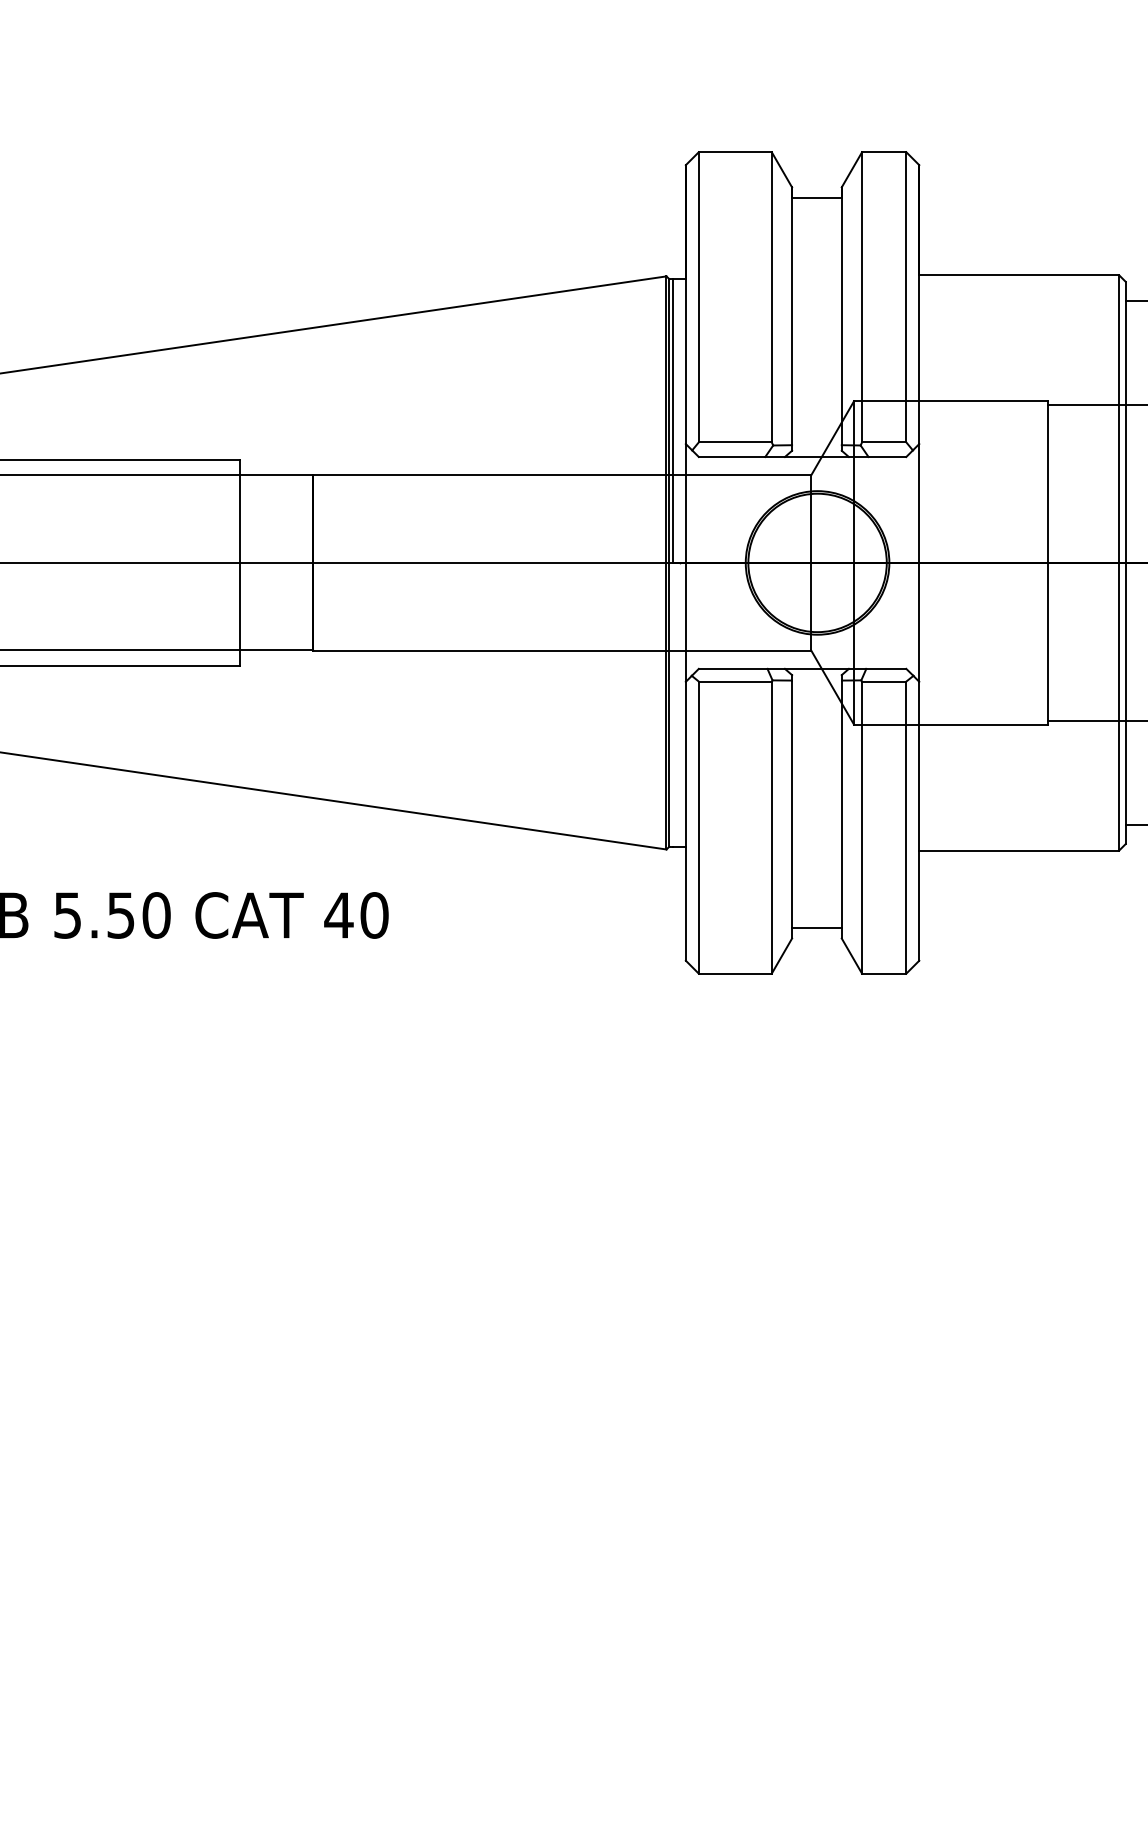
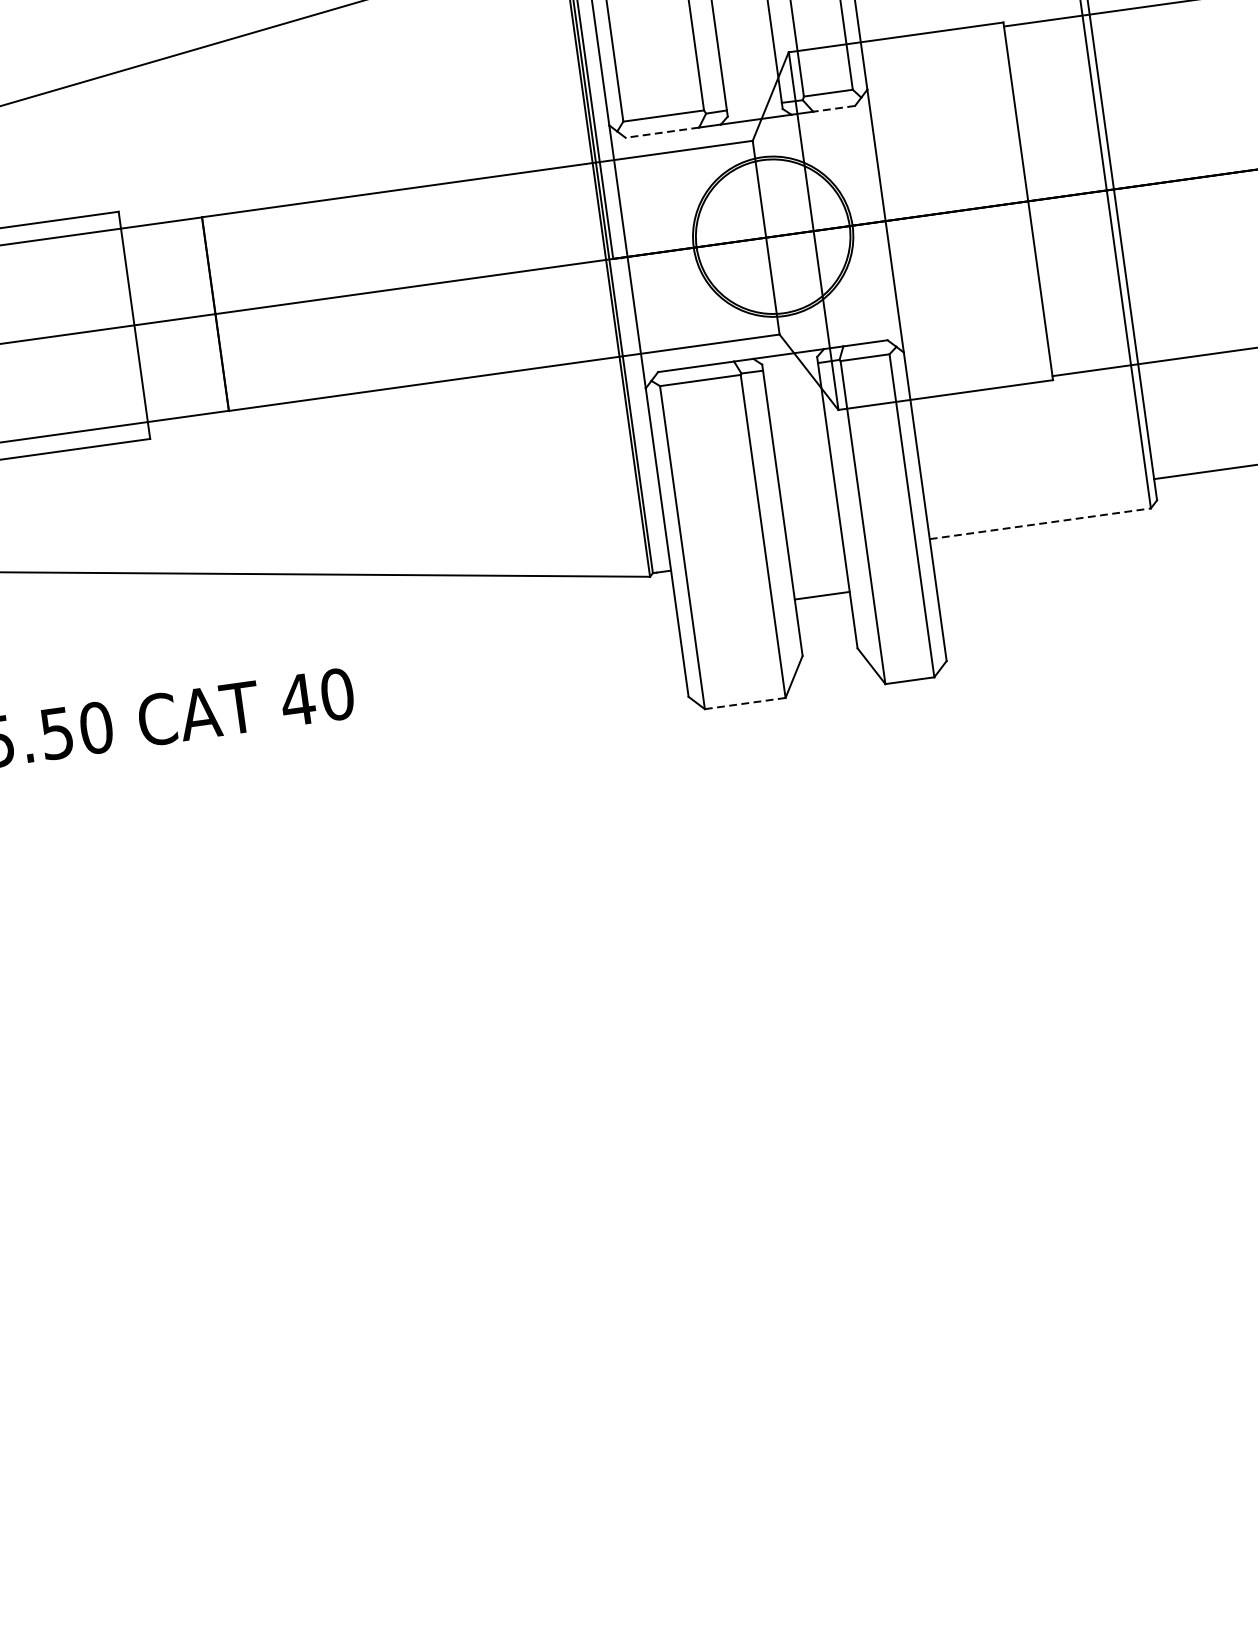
line: (731, 456) -> (661, 132), solid -> dashed
line: (887, 456) -> (834, 108), solid -> dashed
line: (1019, 850) -> (1040, 523), solid -> dashed
line: (816, 927) -> (821, 595), moved
line: (735, 973) -> (745, 703), solid -> dashed

